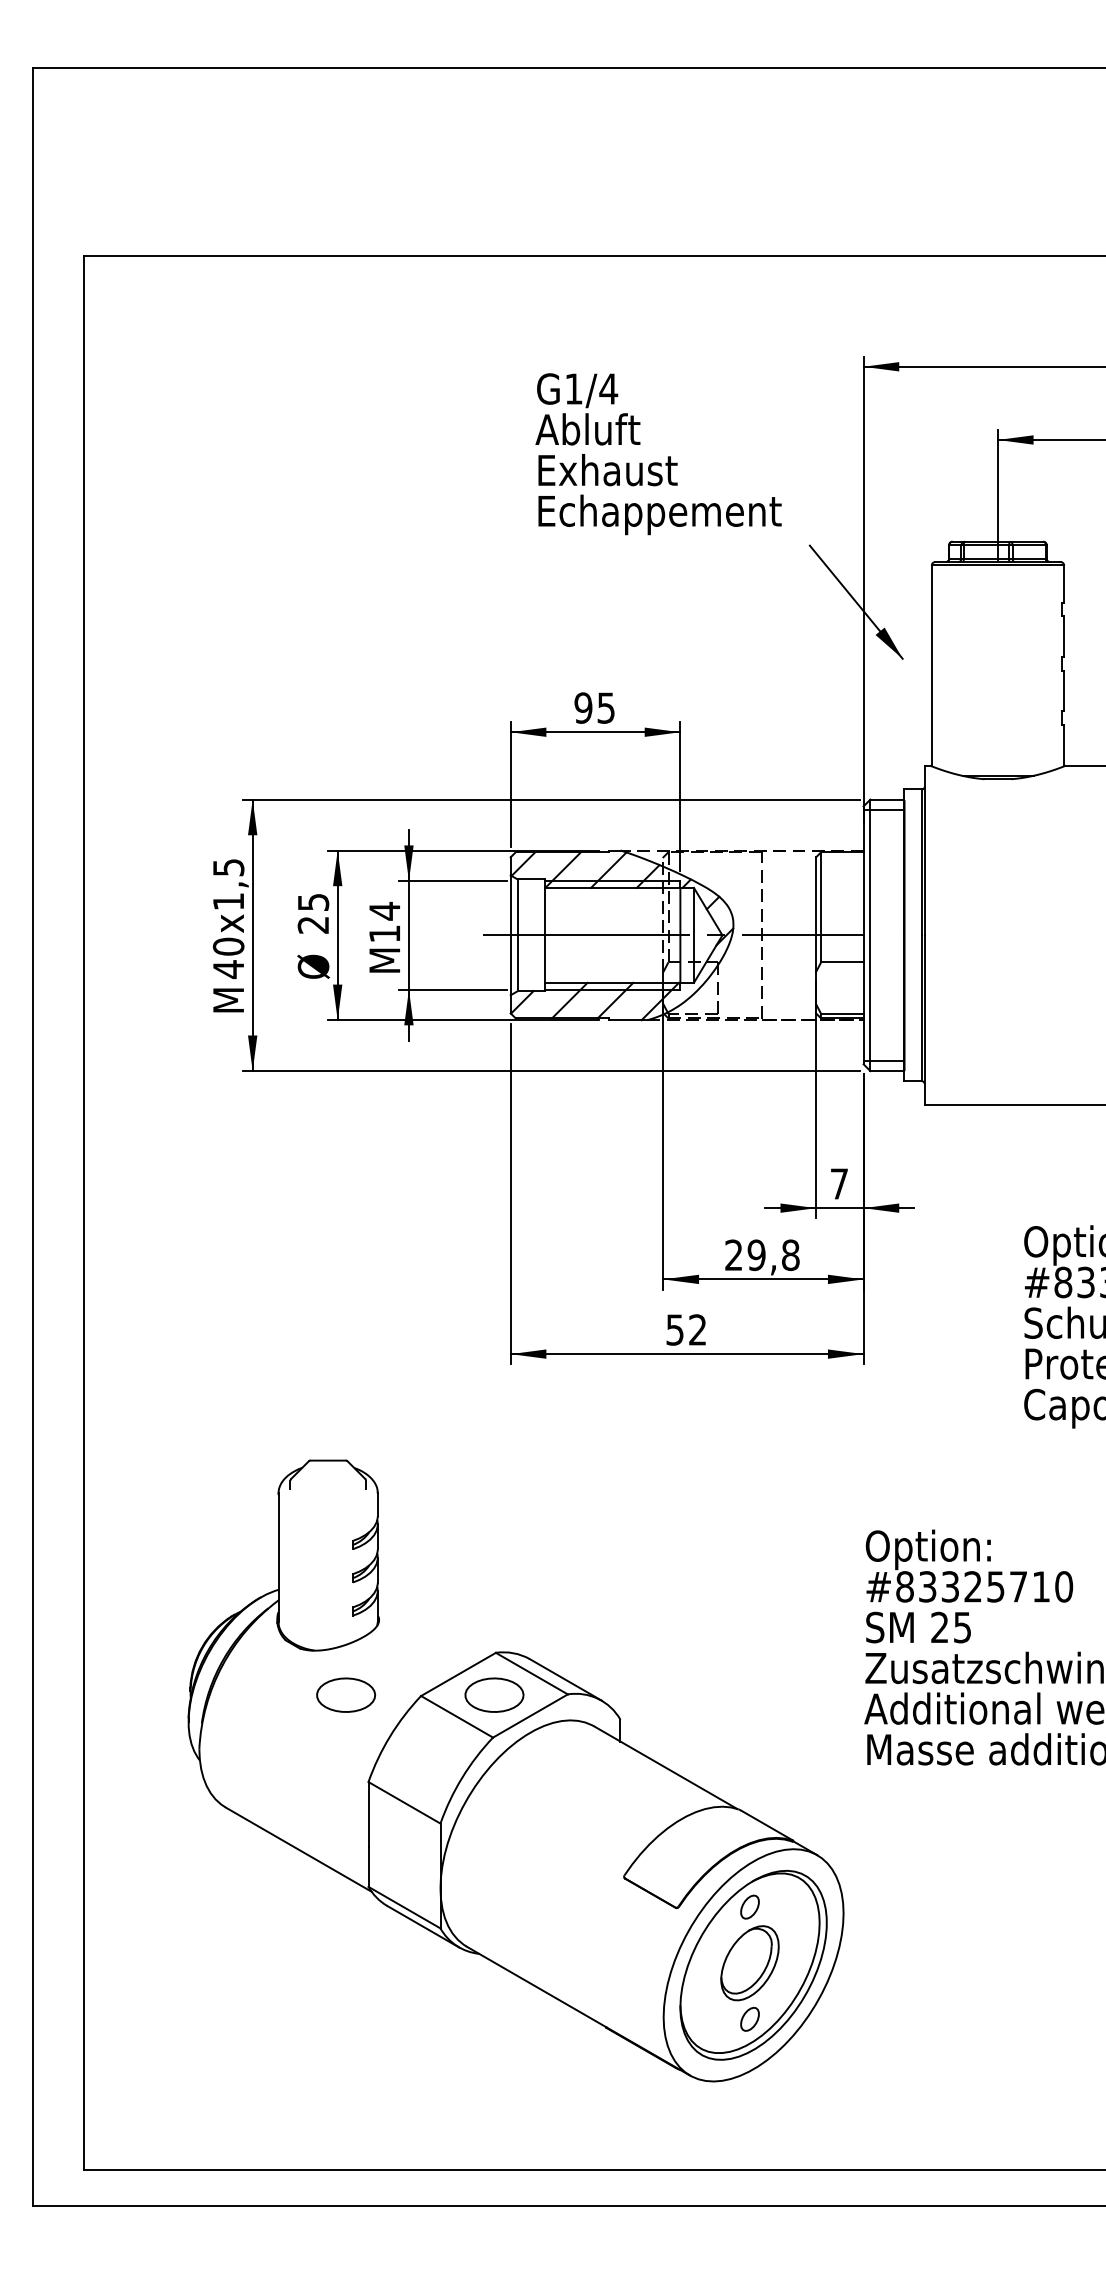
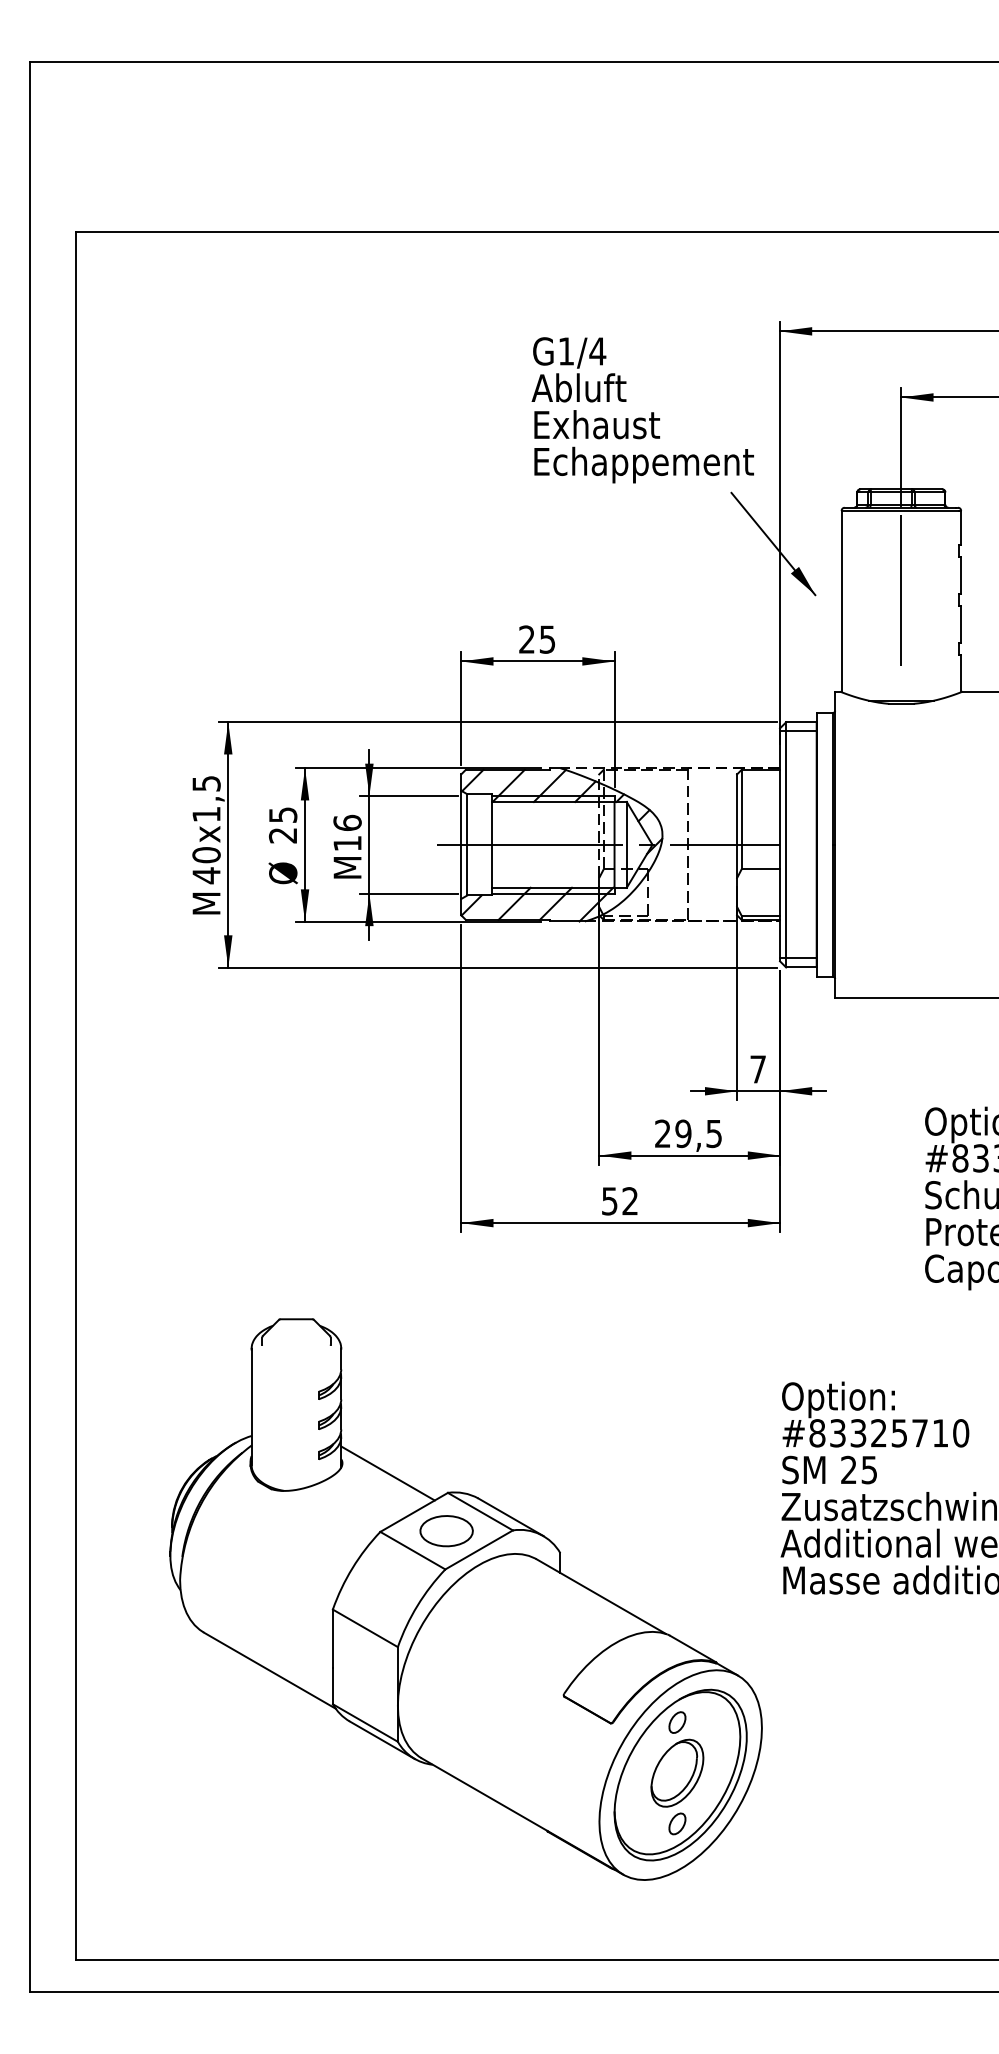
part: (658, 462) -> (642, 417), moved
line: (998, 653) -> (901, 590), added
text: (584, 707) -> (527, 639), 95 -> 25
text: (384, 910) -> (347, 822), M14 -> M16
text: (791, 1254) -> (714, 1133), 29,8 -> 29,5
line: (428, 1631) -> (387, 1473), added
part: (345, 1695) -> (312, 1531), removed

